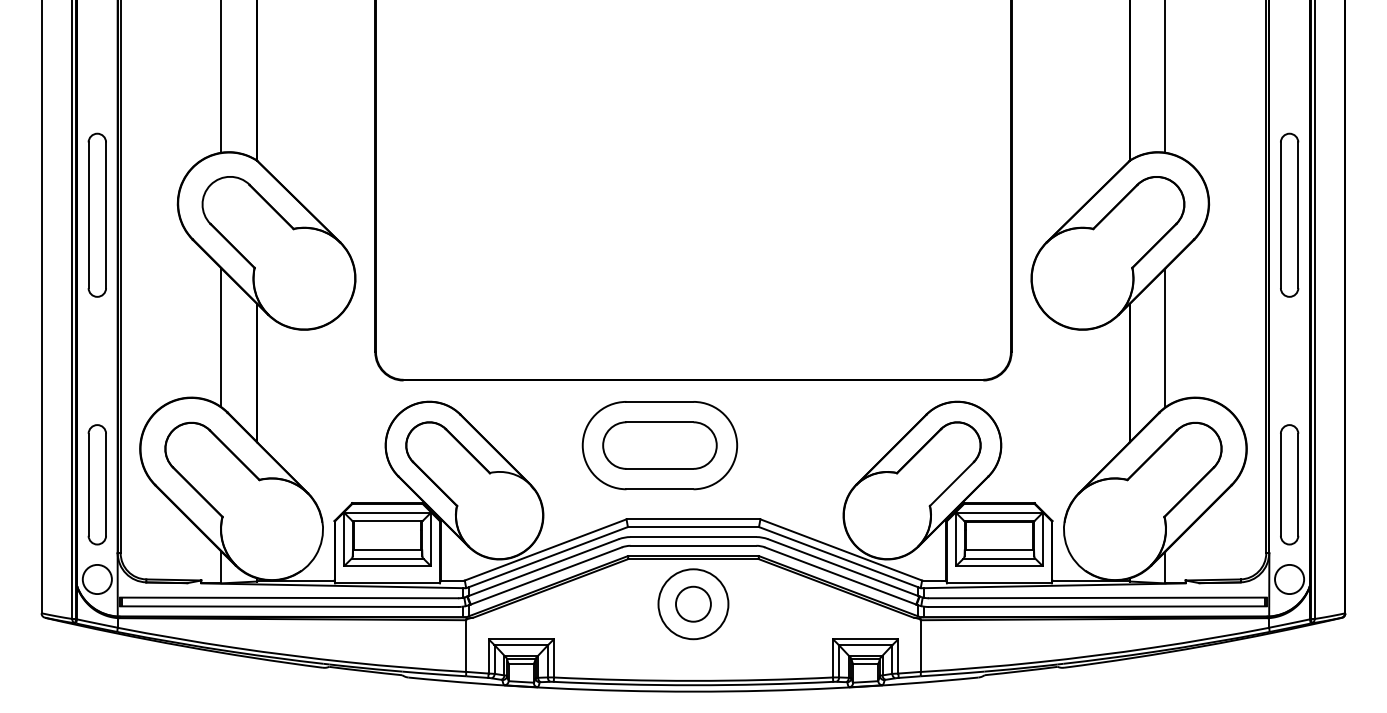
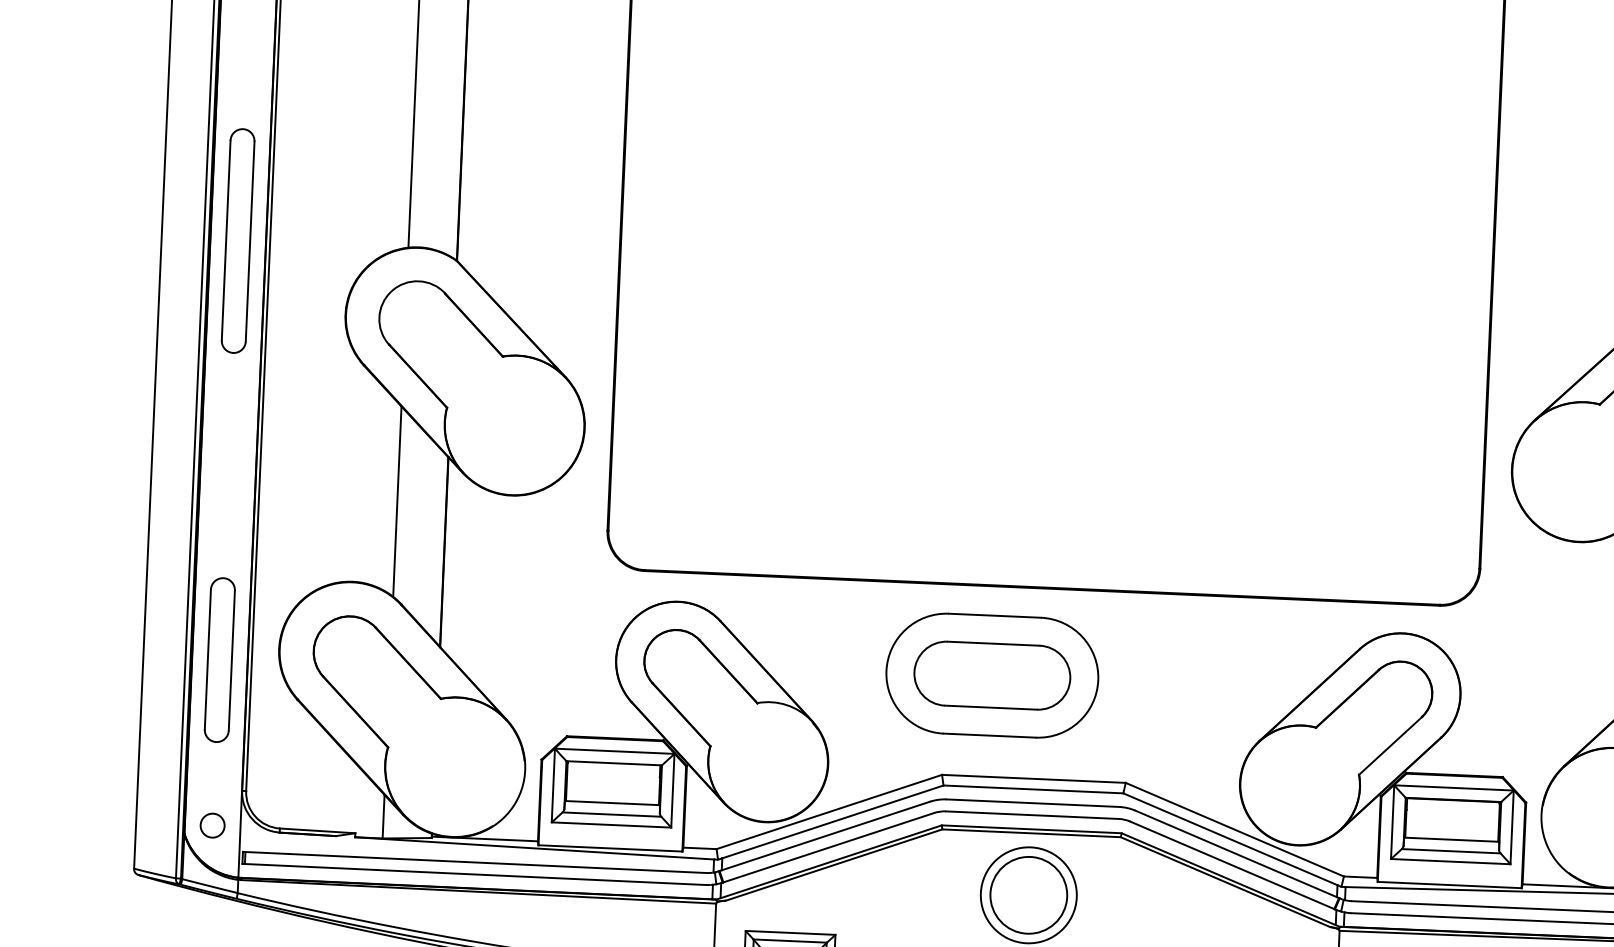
part: (96, 214) -> (237, 239), moved
part: (96, 484) -> (218, 659), moved
circle: (96, 579) -> (211, 825), size x0.6
circle: (693, 603) -> (1028, 894), size x1.6

